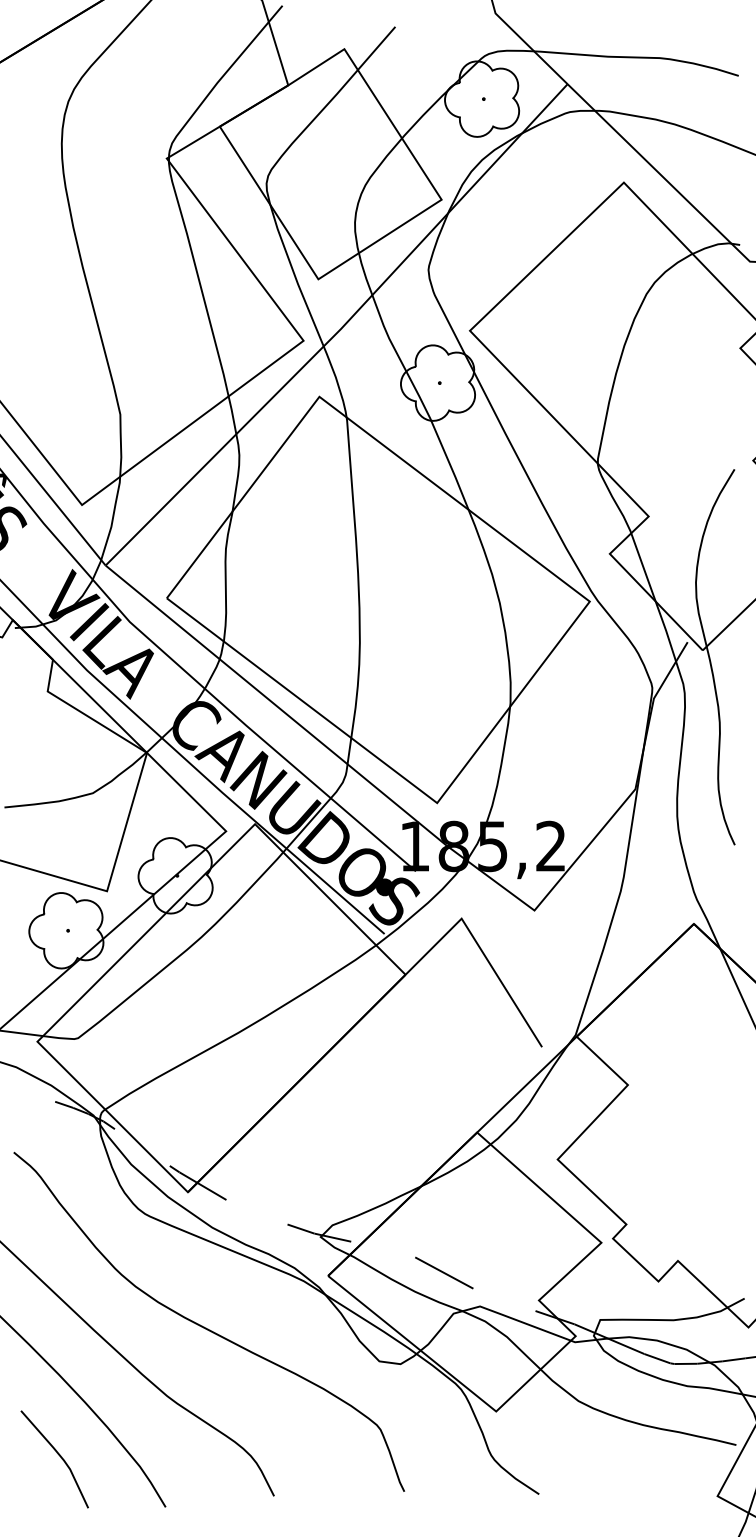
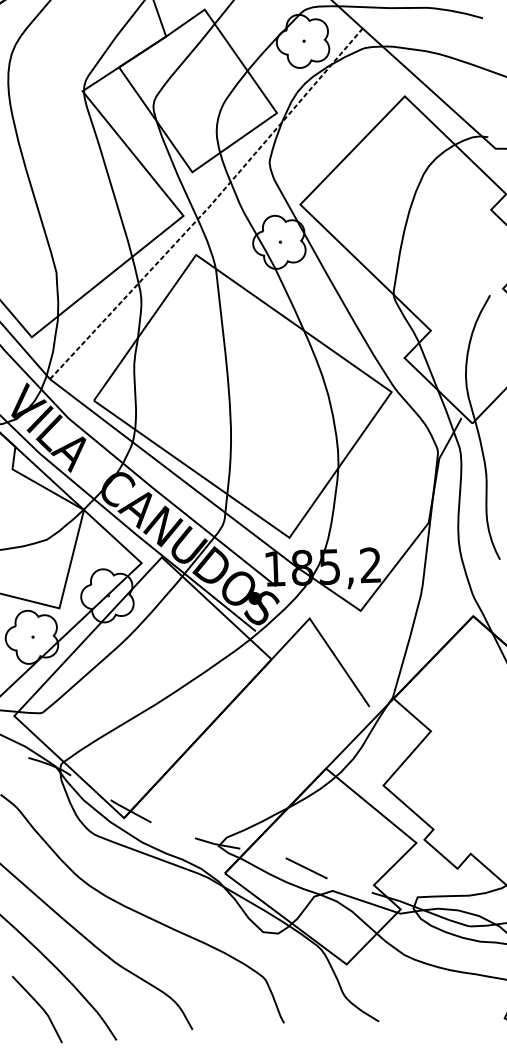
line: (341, 328) -> (209, 206), solid -> dashed

